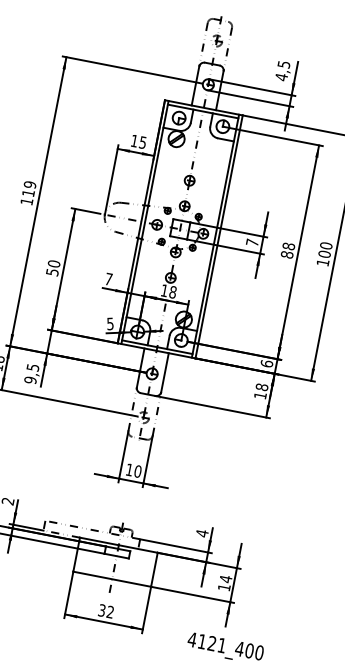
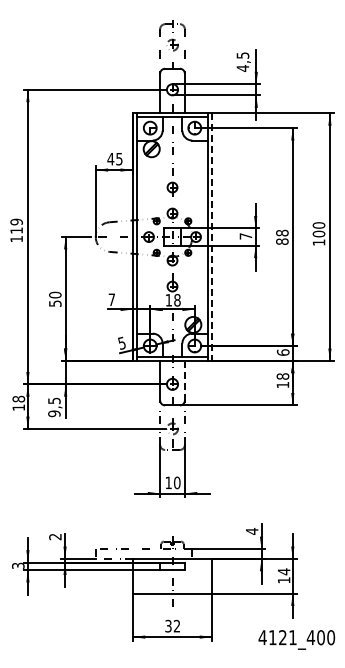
text: (134, 141) -> (110, 159), 15 -> 45
line: (219, 237) -> (212, 237), solid -> dashed
line: (164, 372) -> (184, 380), solid -> dashed

